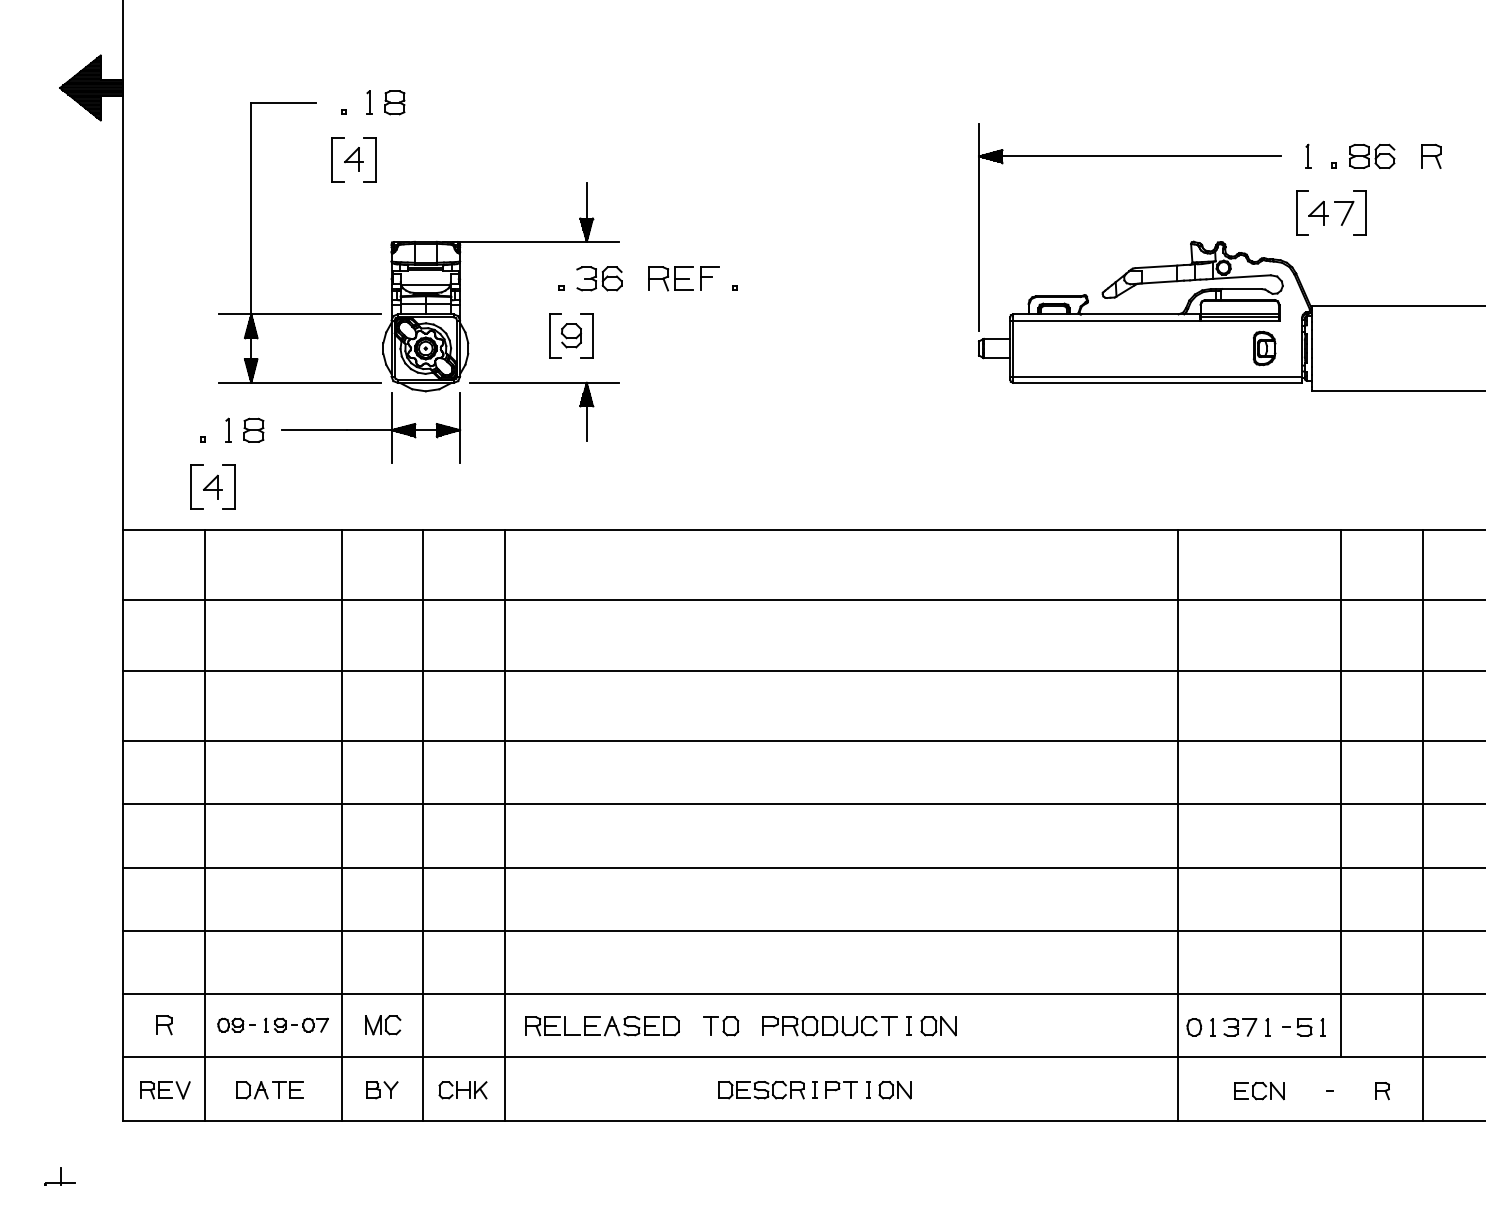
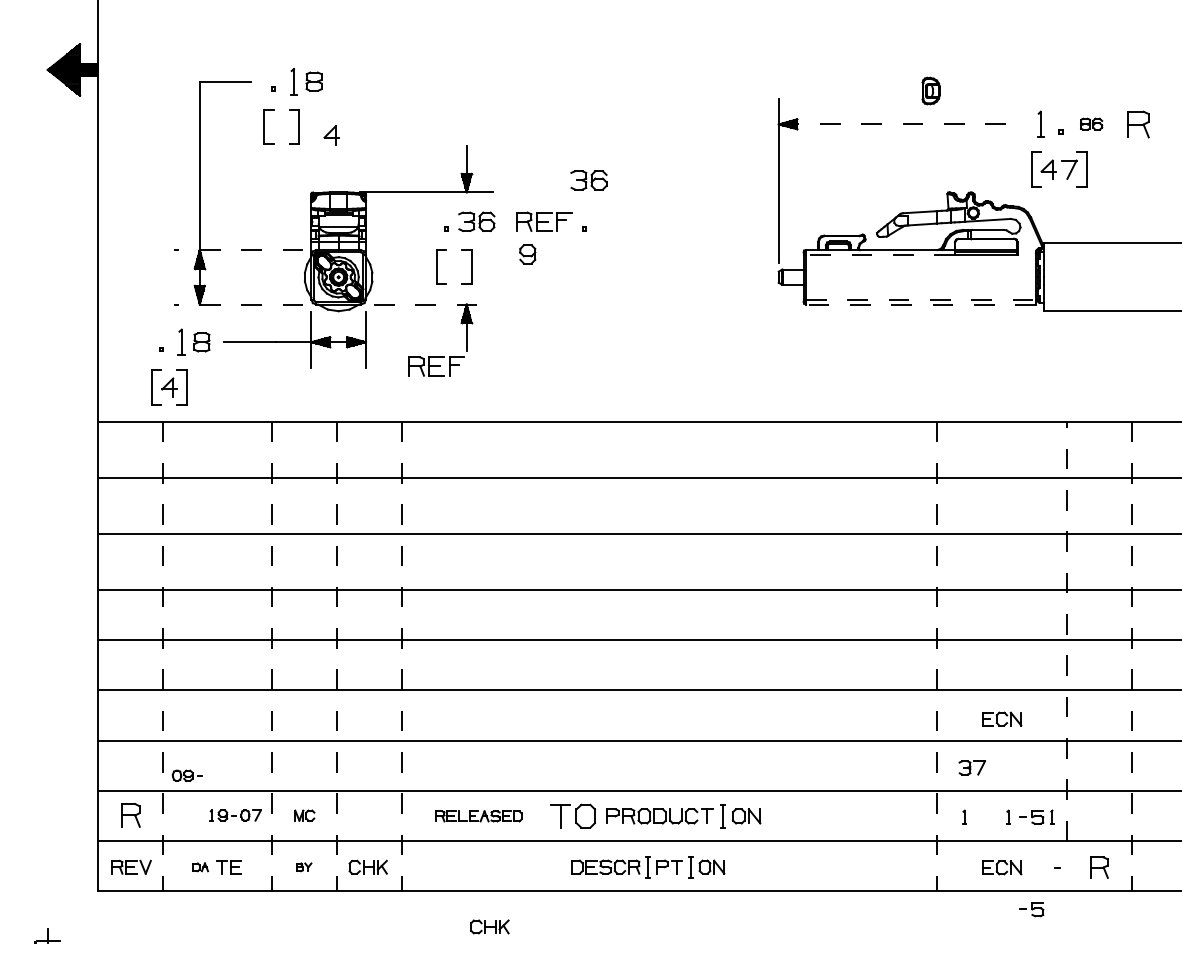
part: (369, 102) -> (293, 81), size x1.4
part: (1308, 155) -> (1040, 123), size x1.4
part: (1372, 155) -> (1091, 123), size x0.6
part: (1431, 155) -> (1138, 123), size x1.4
line: (1129, 156) -> (898, 124), solid -> dashed
part: (353, 159) -> (331, 135), moved
part: (740, 226) -> (589, 180), added
line: (299, 314) -> (238, 250), solid -> dashed
line: (1106, 320) -> (880, 254), solid -> dashed
part: (571, 335) -> (527, 254), moved
part: (1264, 348) -> (931, 91), moved
line: (1157, 376) -> (920, 299), solid -> dashed
line: (299, 382) -> (238, 304), solid -> dashed
line: (545, 382) -> (433, 304), solid -> dashed
line: (1157, 382) -> (920, 304), solid -> dashed
part: (228, 429) -> (181, 341), size x1.4
part: (548, 460) -> (436, 366), added
line: (1341, 793) -> (1067, 631), solid -> dashed
line: (204, 825) -> (162, 656), solid -> dashed
line: (341, 825) -> (271, 656), solid -> dashed
line: (423, 825) -> (336, 656), solid -> dashed
line: (505, 825) -> (402, 656), solid -> dashed
line: (1177, 825) -> (936, 656), solid -> dashed
line: (1422, 825) -> (1131, 656), solid -> dashed
part: (1259, 904) -> (1001, 719), added
part: (236, 1024) -> (187, 775), moved
part: (164, 1025) -> (130, 815), size x1.6
part: (383, 1025) -> (305, 815), size x0.7
part: (908, 1025) -> (722, 815), size x1.6
part: (602, 1026) -> (479, 816), size x0.7
part: (721, 1026) -> (573, 816), size x1.6
part: (1194, 1027) -> (950, 817), removed
part: (1240, 1027) -> (972, 768), moved
part: (814, 1089) -> (647, 866), size x1.6
part: (868, 1089) -> (690, 866), size x1.6
part: (252, 1090) -> (200, 867), size x0.6
part: (382, 1090) -> (304, 867), size x0.6
part: (1382, 1091) -> (1099, 868), size x1.6
part: (1297, 1143) -> (1032, 909), added
part: (615, 1165) -> (489, 927), added

